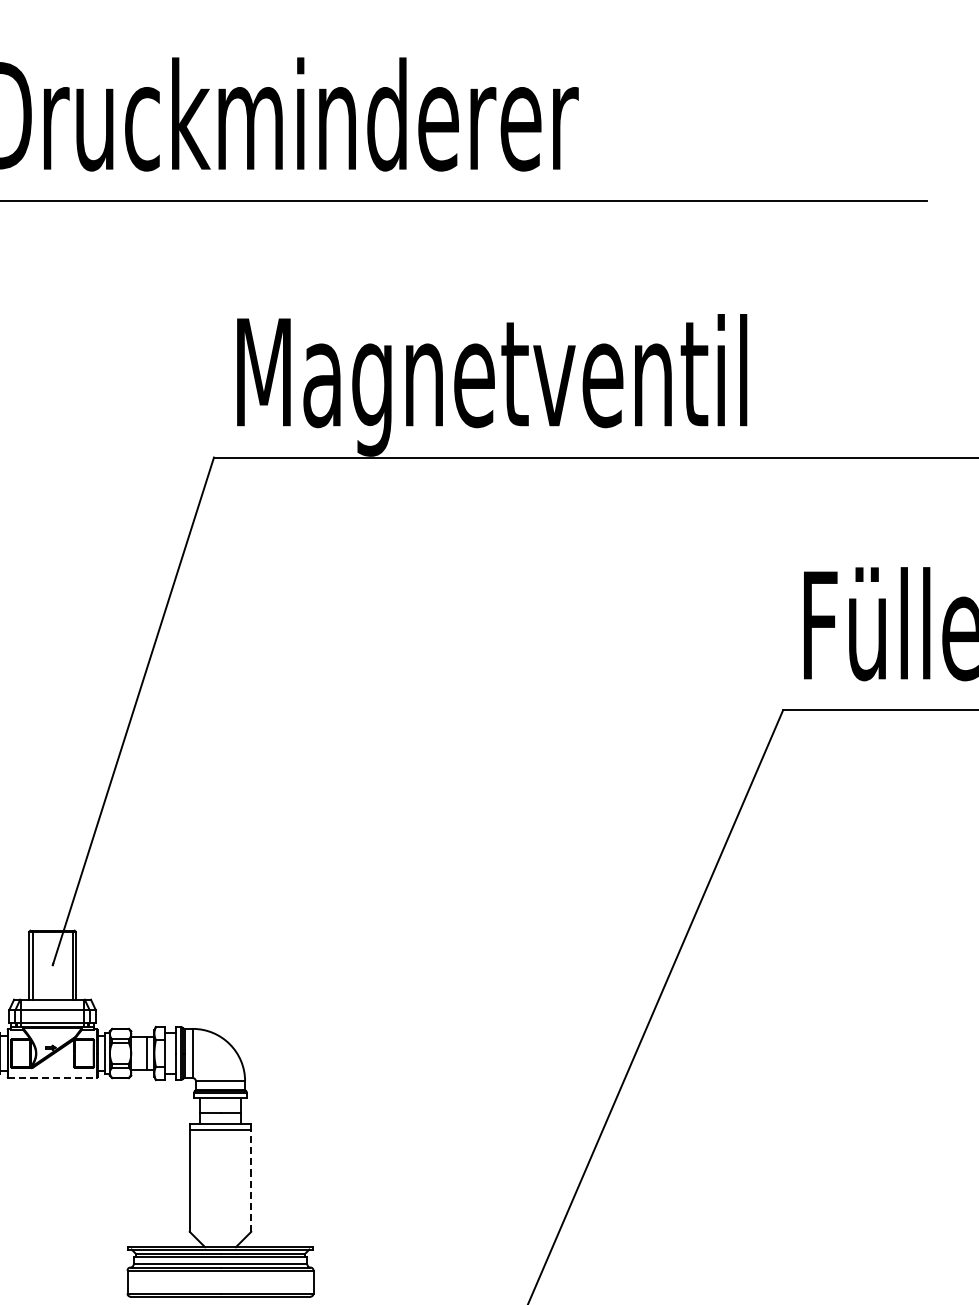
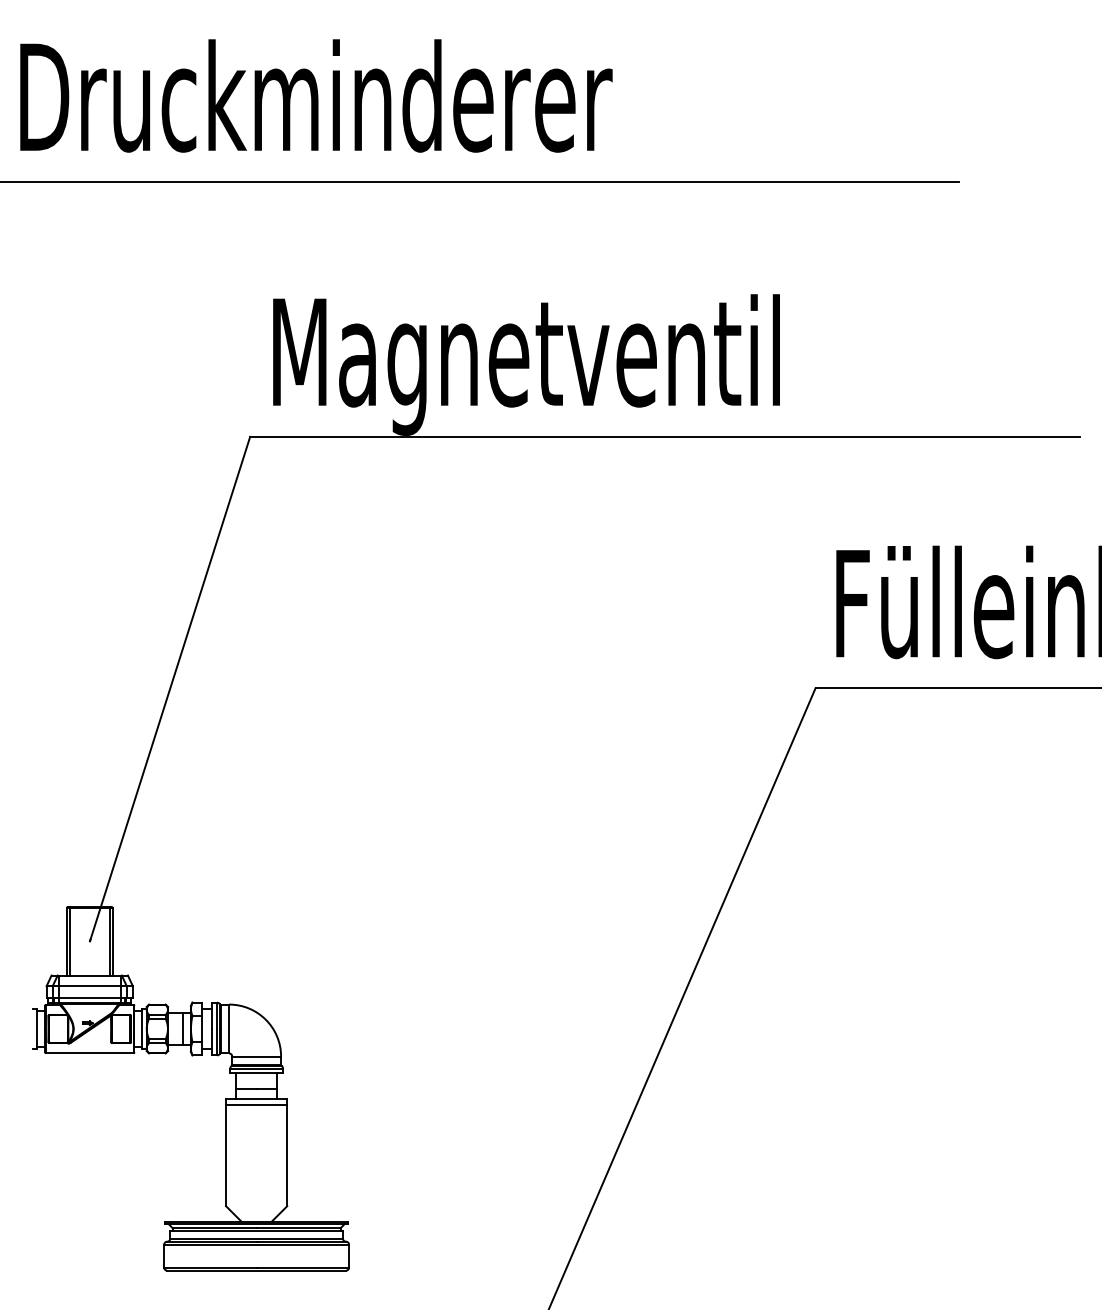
line: (52, 1078) -> (89, 1053), dashed -> solid
line: (251, 1180) -> (287, 1155), dashed -> solid

